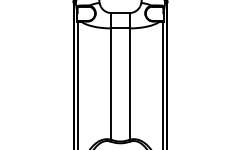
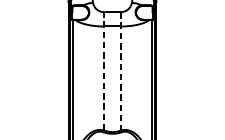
line: (111, 75) -> (104, 70), solid -> dashed
line: (129, 76) -> (120, 71), solid -> dashed

